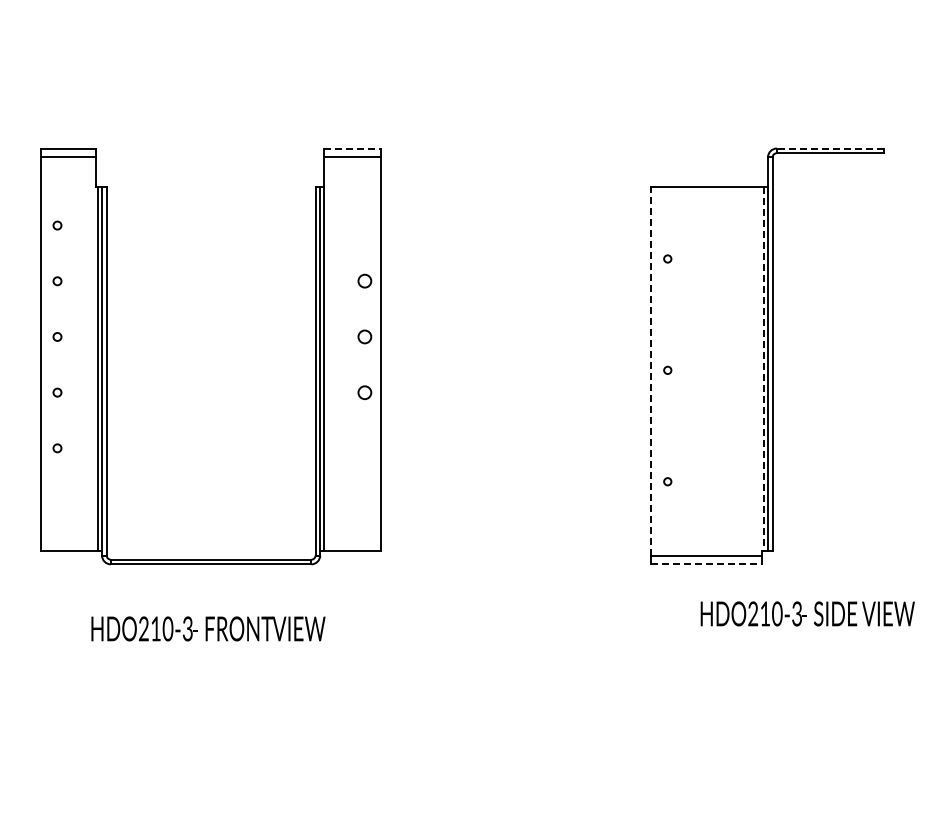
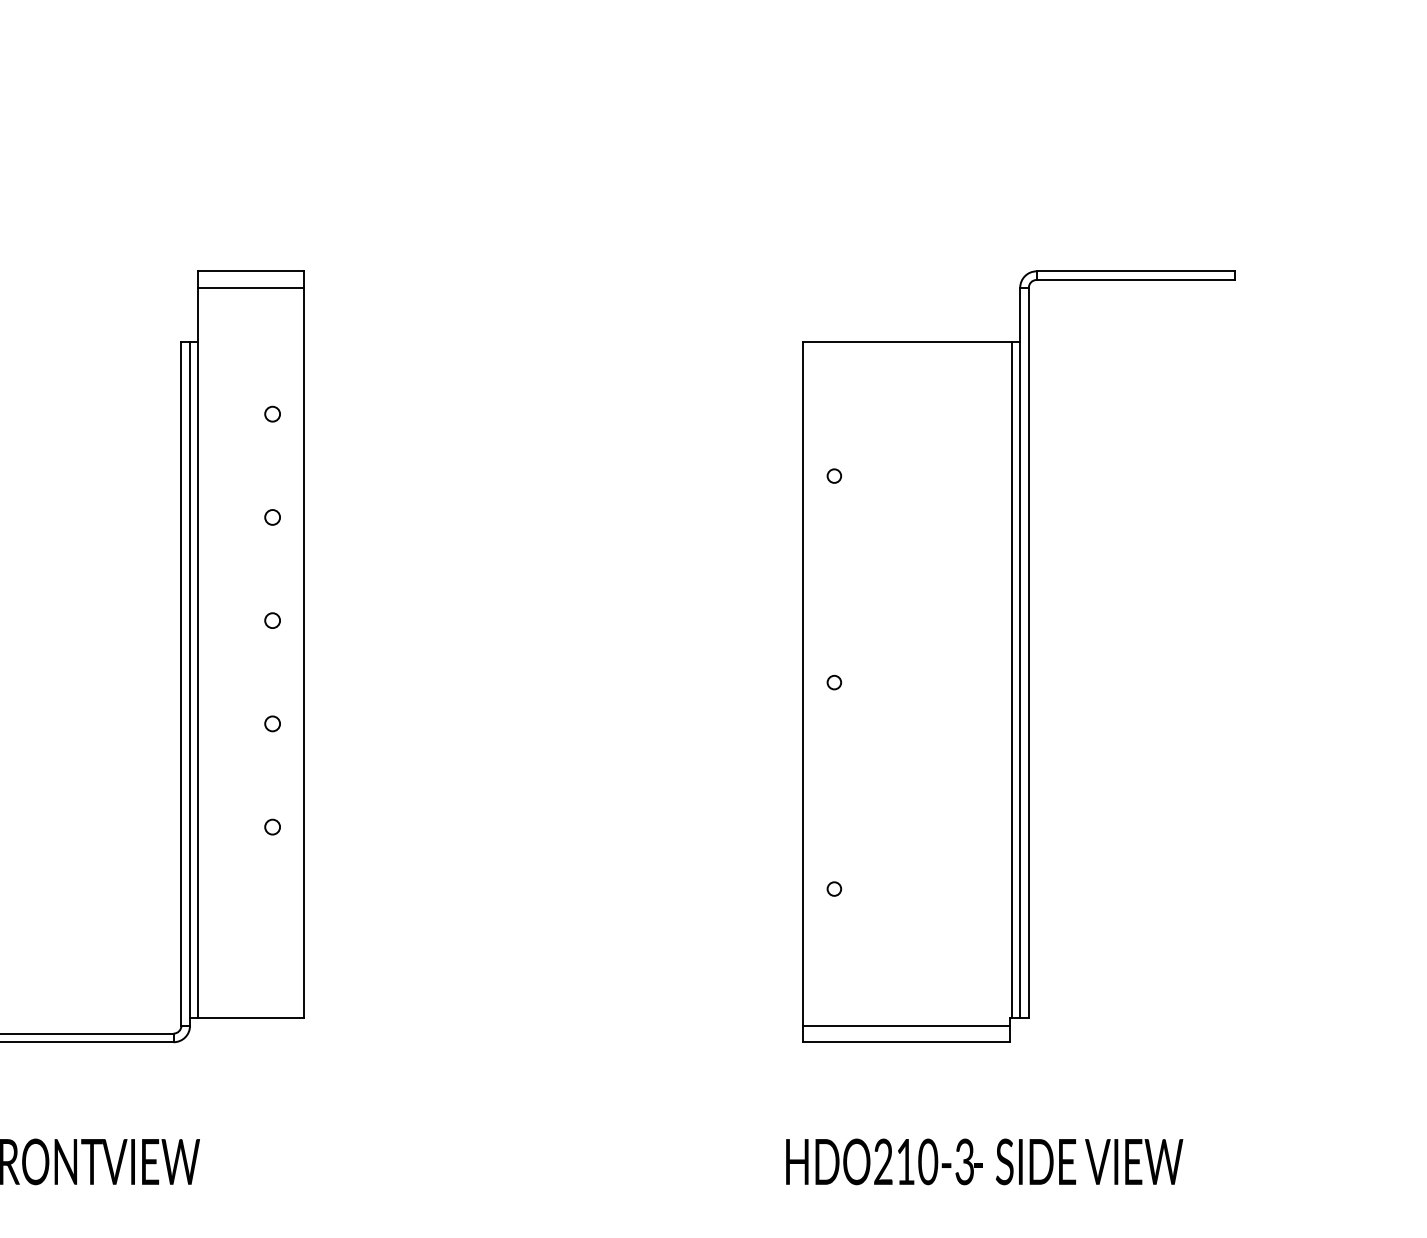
line: (352, 148) -> (249, 271), dashed -> solid
line: (830, 148) -> (1136, 271), dashed -> solid
circle: (364, 225) -> (272, 414), added
circle: (364, 281) -> (272, 517), size x0.62
circle: (364, 336) -> (272, 619), size x0.62
line: (763, 369) -> (1011, 680), dashed -> solid
line: (651, 370) -> (804, 682), dashed -> solid
circle: (364, 392) -> (272, 723), size x0.62
circle: (364, 448) -> (272, 827), added
line: (706, 564) -> (906, 1042), dashed -> solid
text: (807, 613) -> (984, 1161), moved

